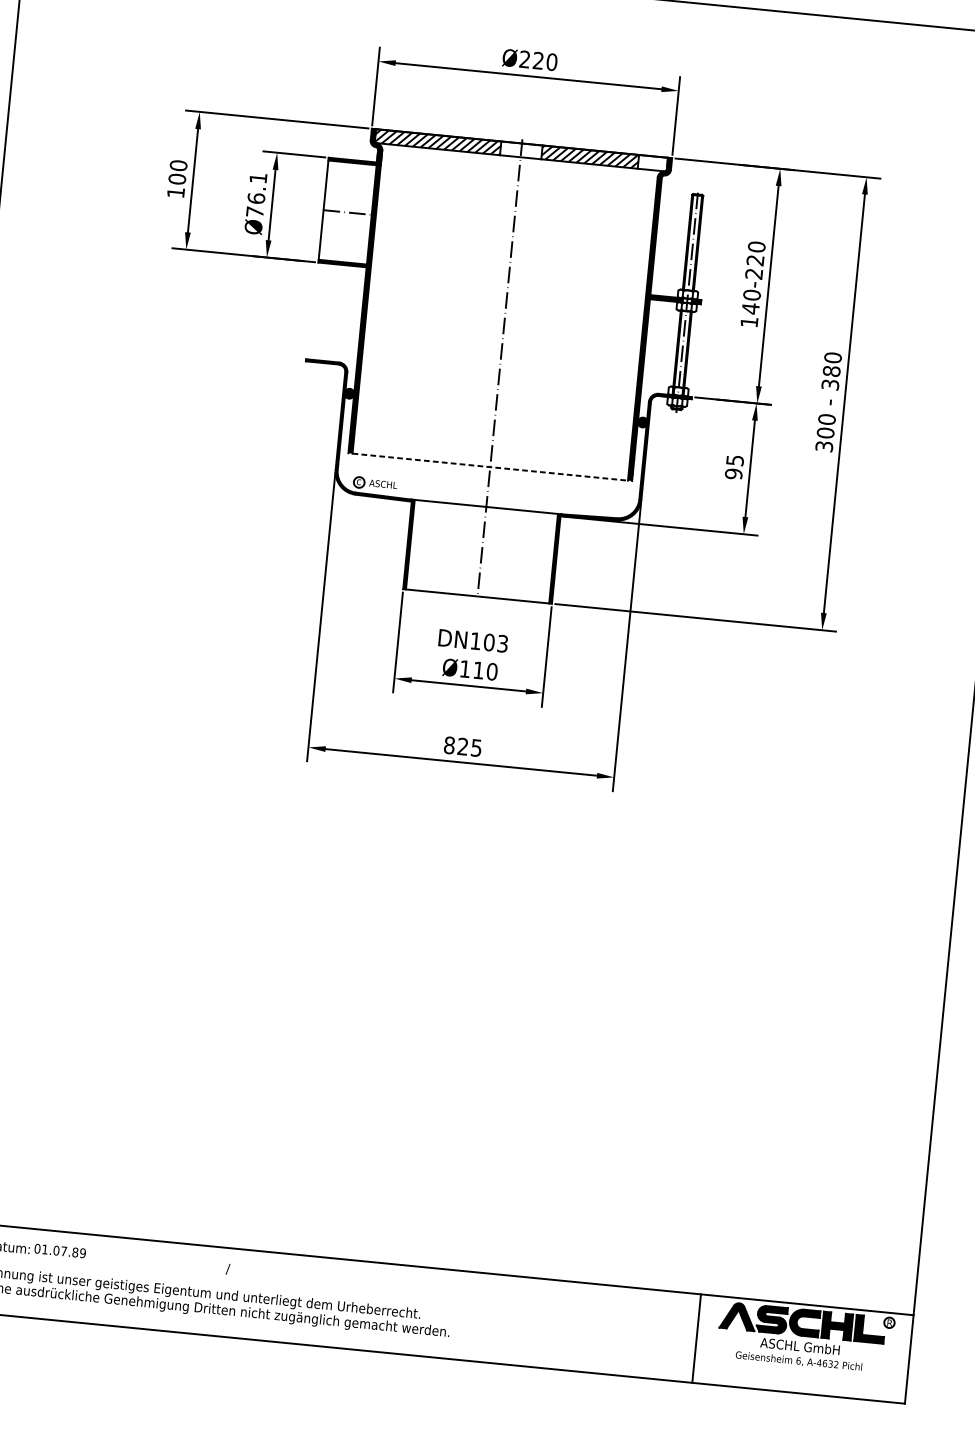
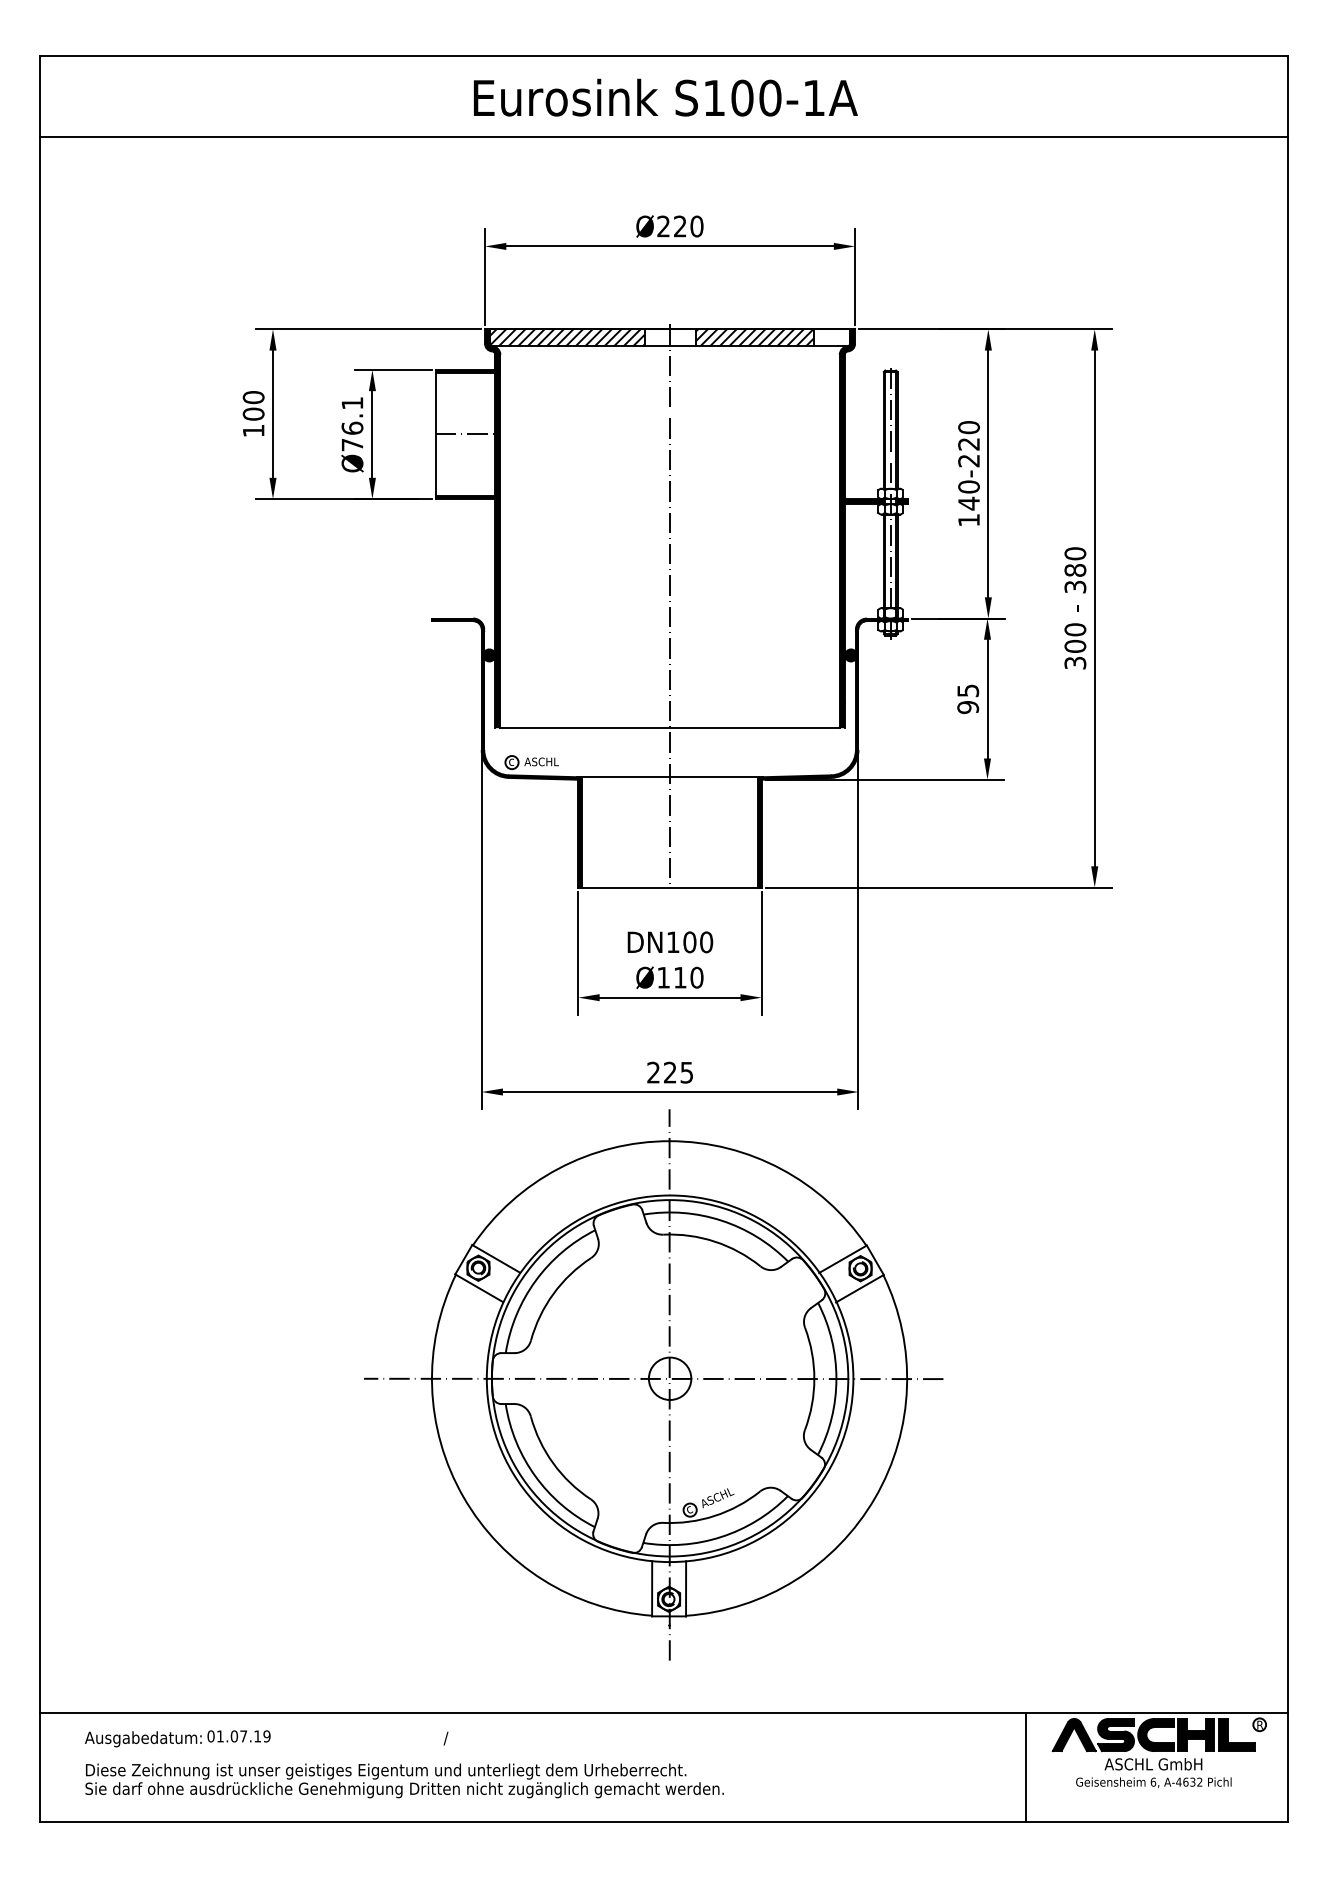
line: (490, 467) -> (670, 728), dashed -> solid
text: (502, 643) -> (706, 942), DN103 -> DN100
text: (449, 745) -> (653, 1072), 825 -> 225
part: (424, 998) -> (653, 1384), added
text: (75, 1252) -> (257, 1736), 01.07.89 -> 01.07.19

